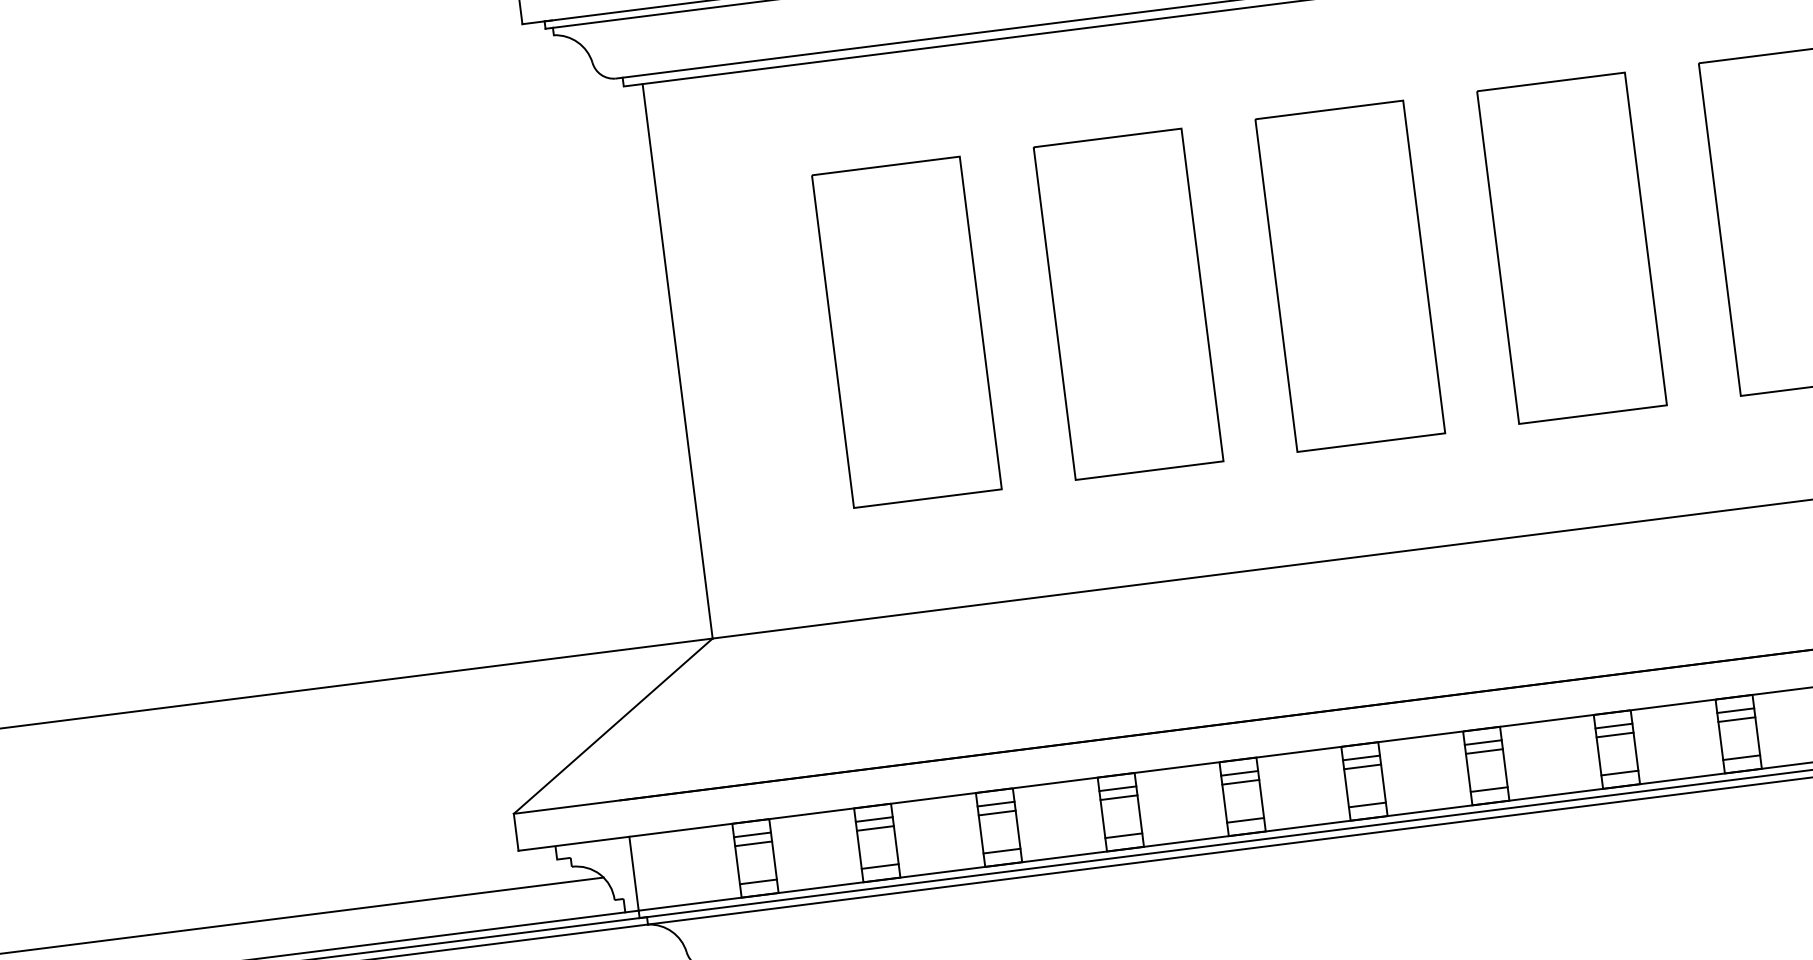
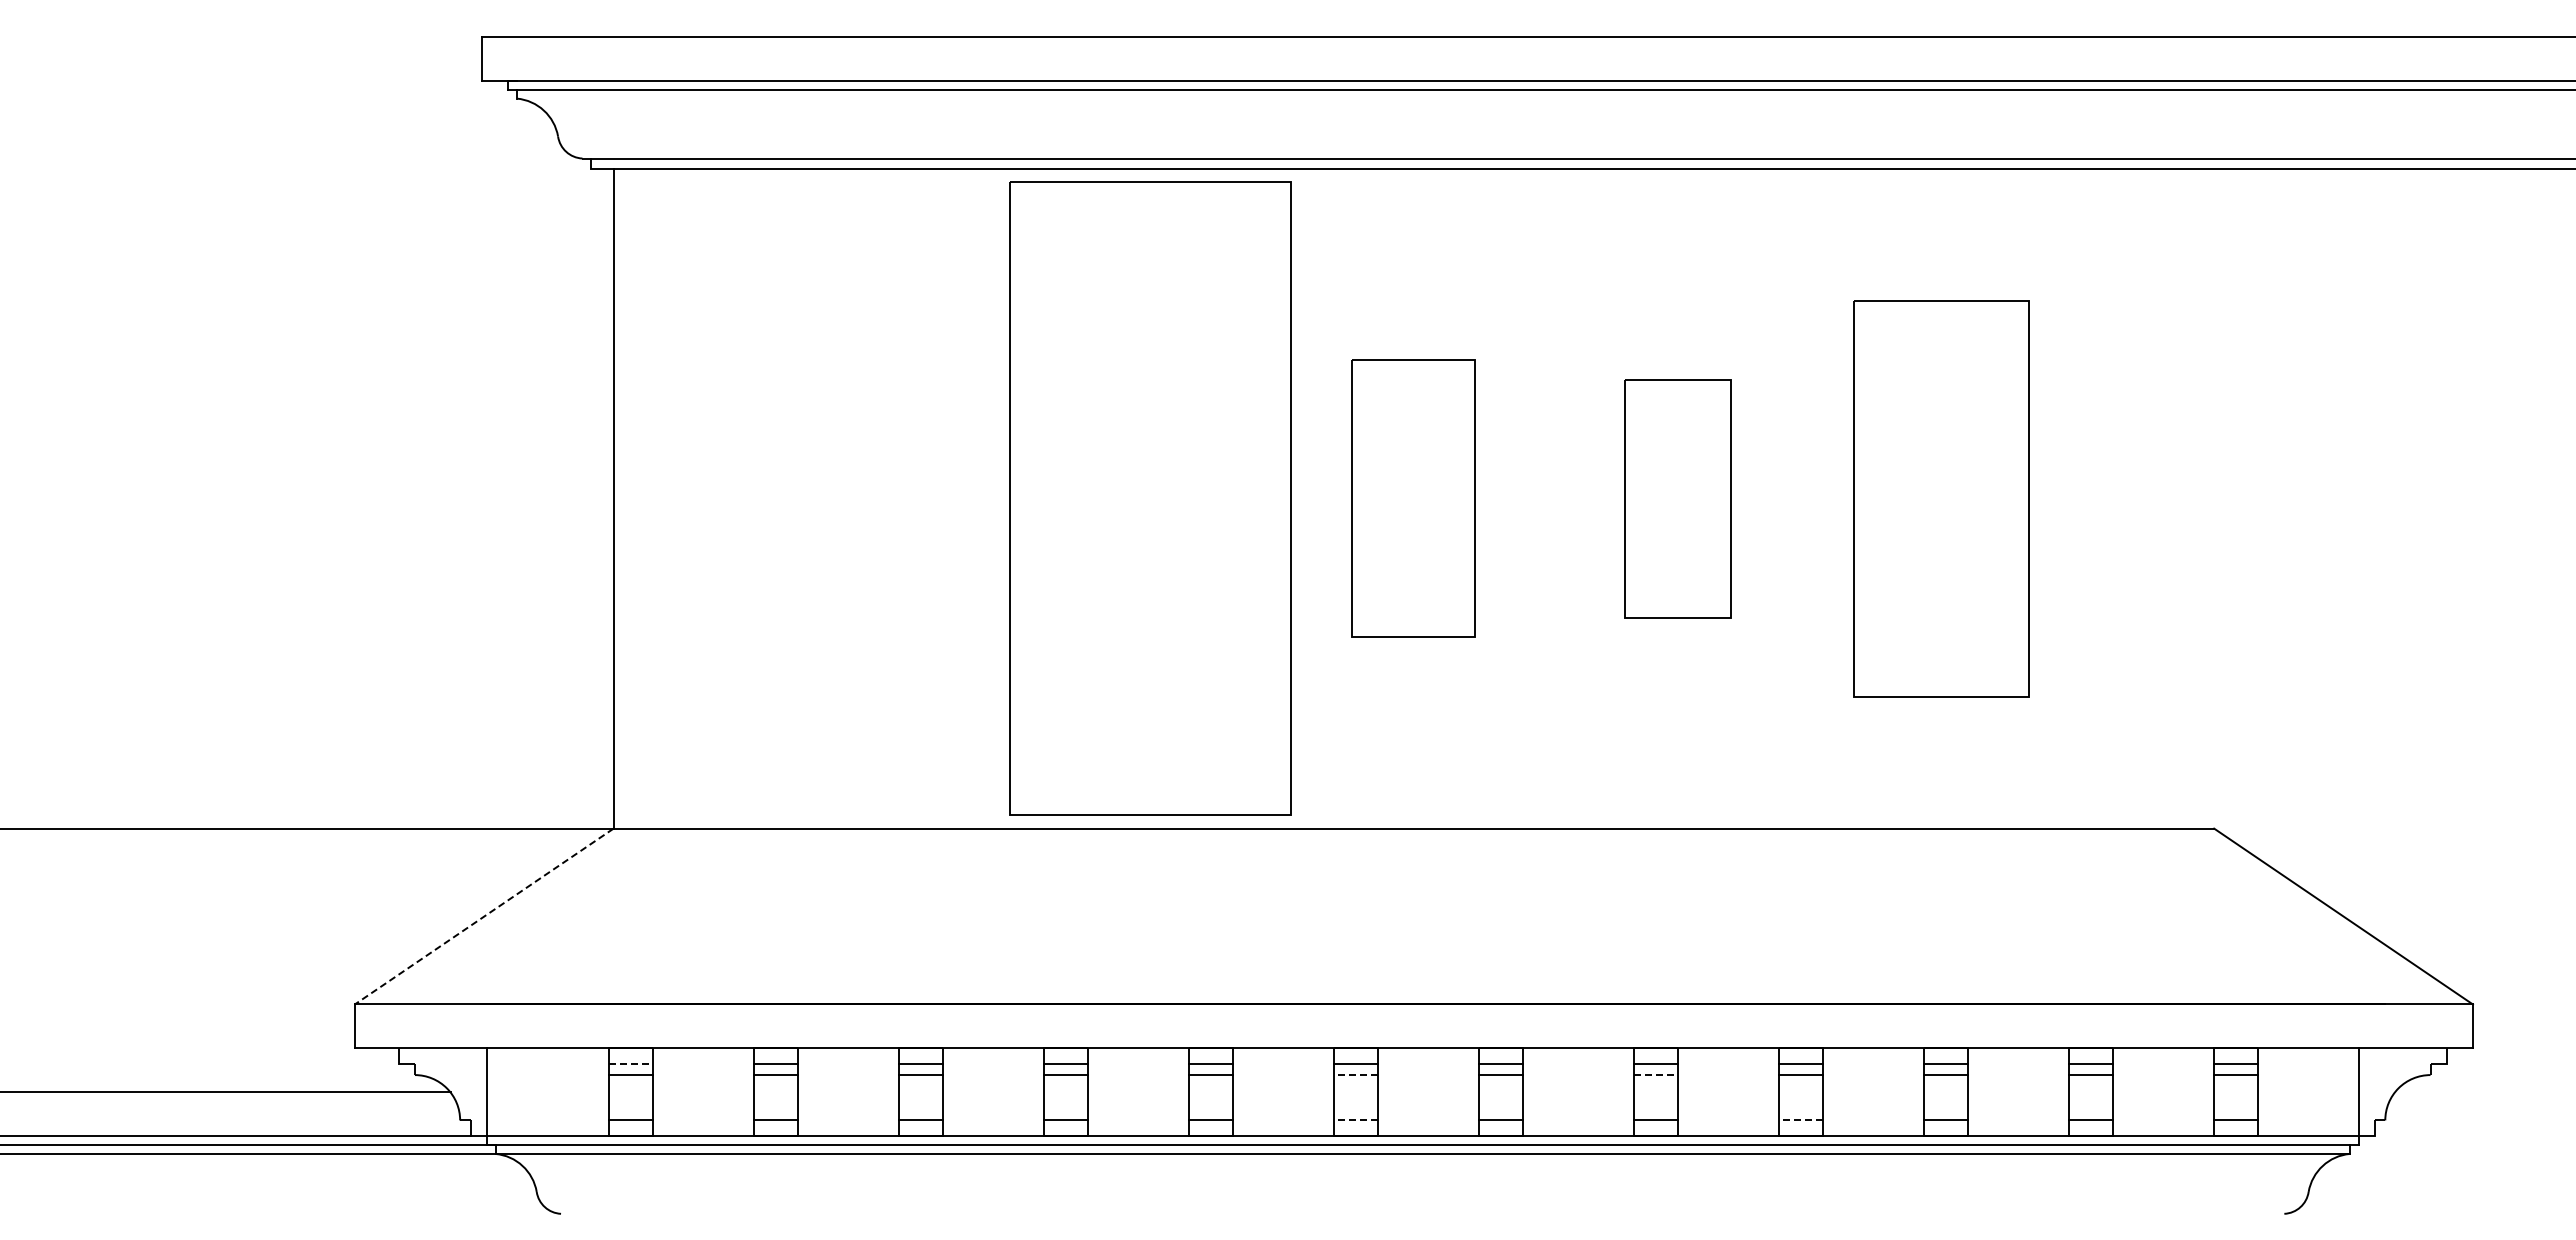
part: (1571, 248) -> (1677, 498), size x0.6
part: (1349, 276) -> (1413, 498), size x0.7
part: (1128, 304) -> (1149, 498), size x1.6
part: (906, 332) -> (885, 498), removed
line: (612, 726) -> (483, 916), solid -> dashed
line: (1615, 735) -> (1656, 1075), solid -> dashed
line: (1742, 757) -> (1801, 1120), solid -> dashed
line: (1362, 767) -> (1355, 1075), solid -> dashed
line: (1367, 805) -> (1355, 1120), solid -> dashed
line: (752, 834) -> (631, 1064), solid -> dashed

